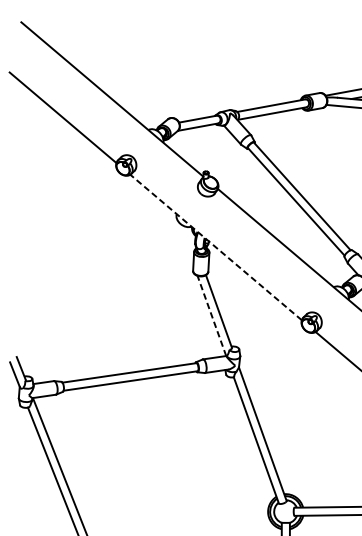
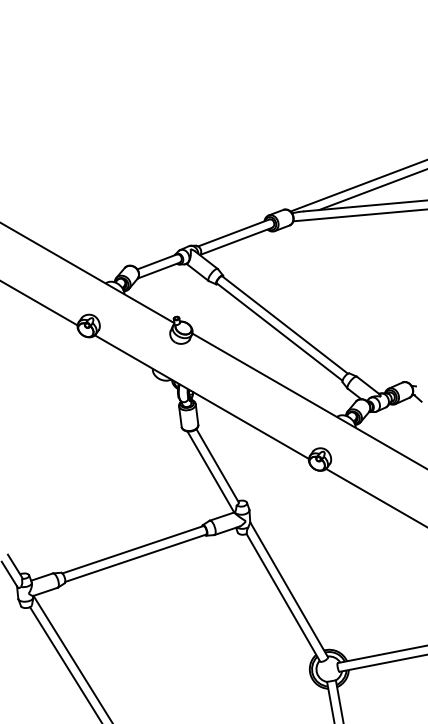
line: (215, 247) -> (201, 397), dashed -> solid
line: (211, 316) -> (210, 472), dashed -> solid

